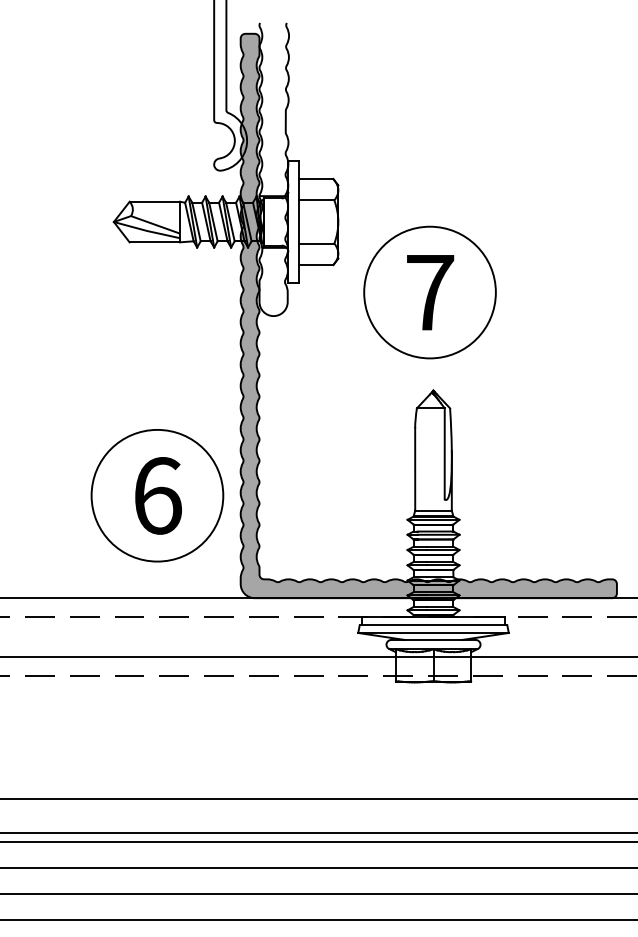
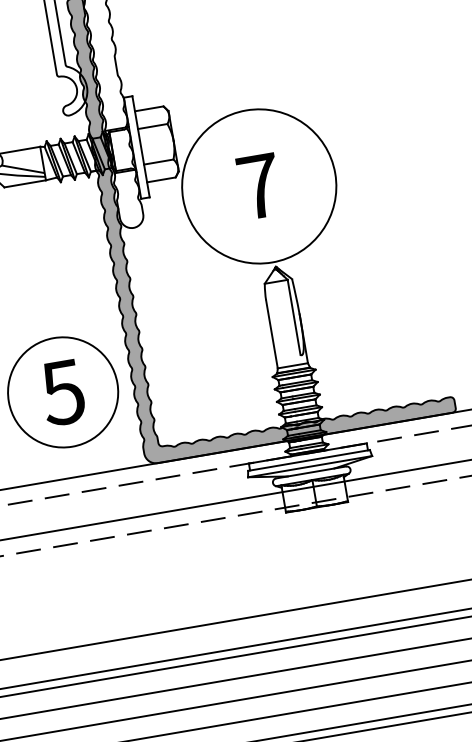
circle: (429, 292) -> (258, 186), size x1.4
text: (156, 495) -> (62, 392), 6 -> 5

